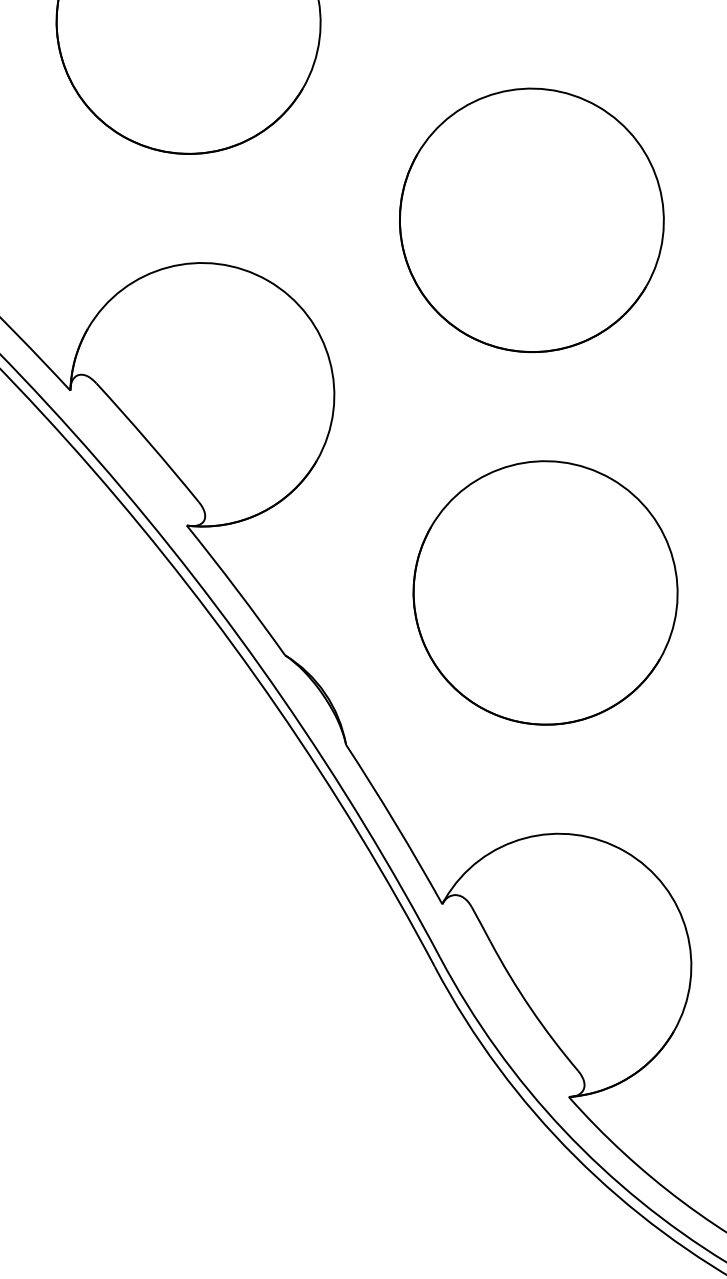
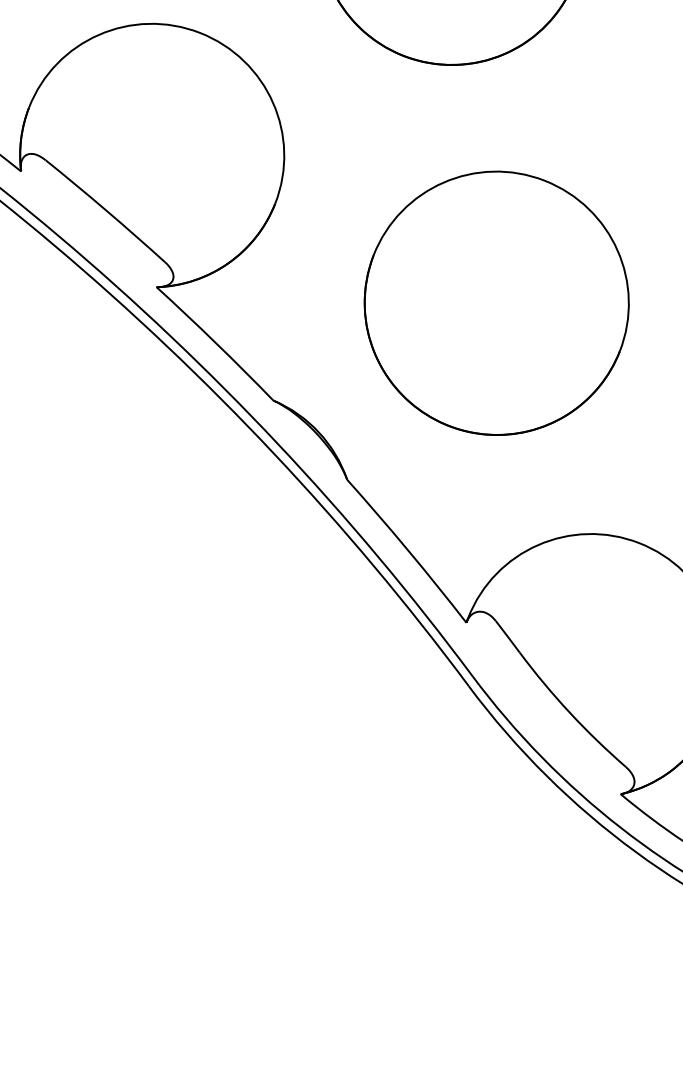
part: (545, 592) -> (496, 302), moved

